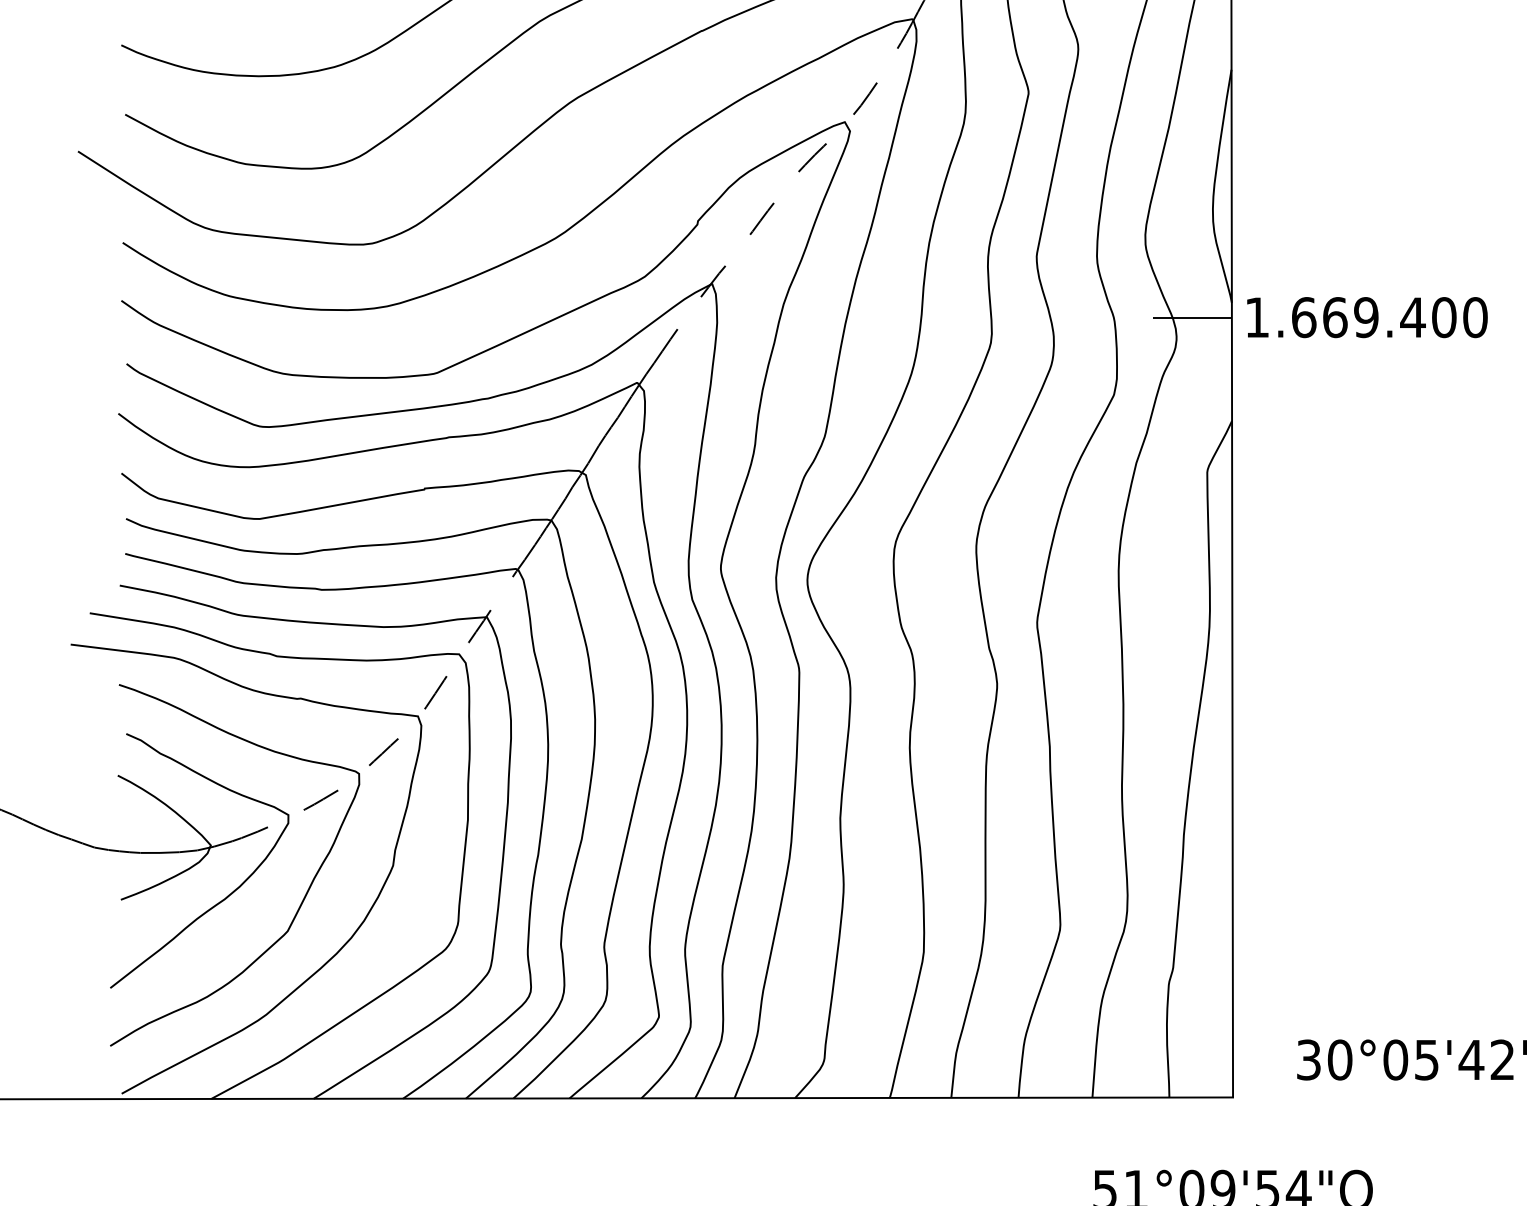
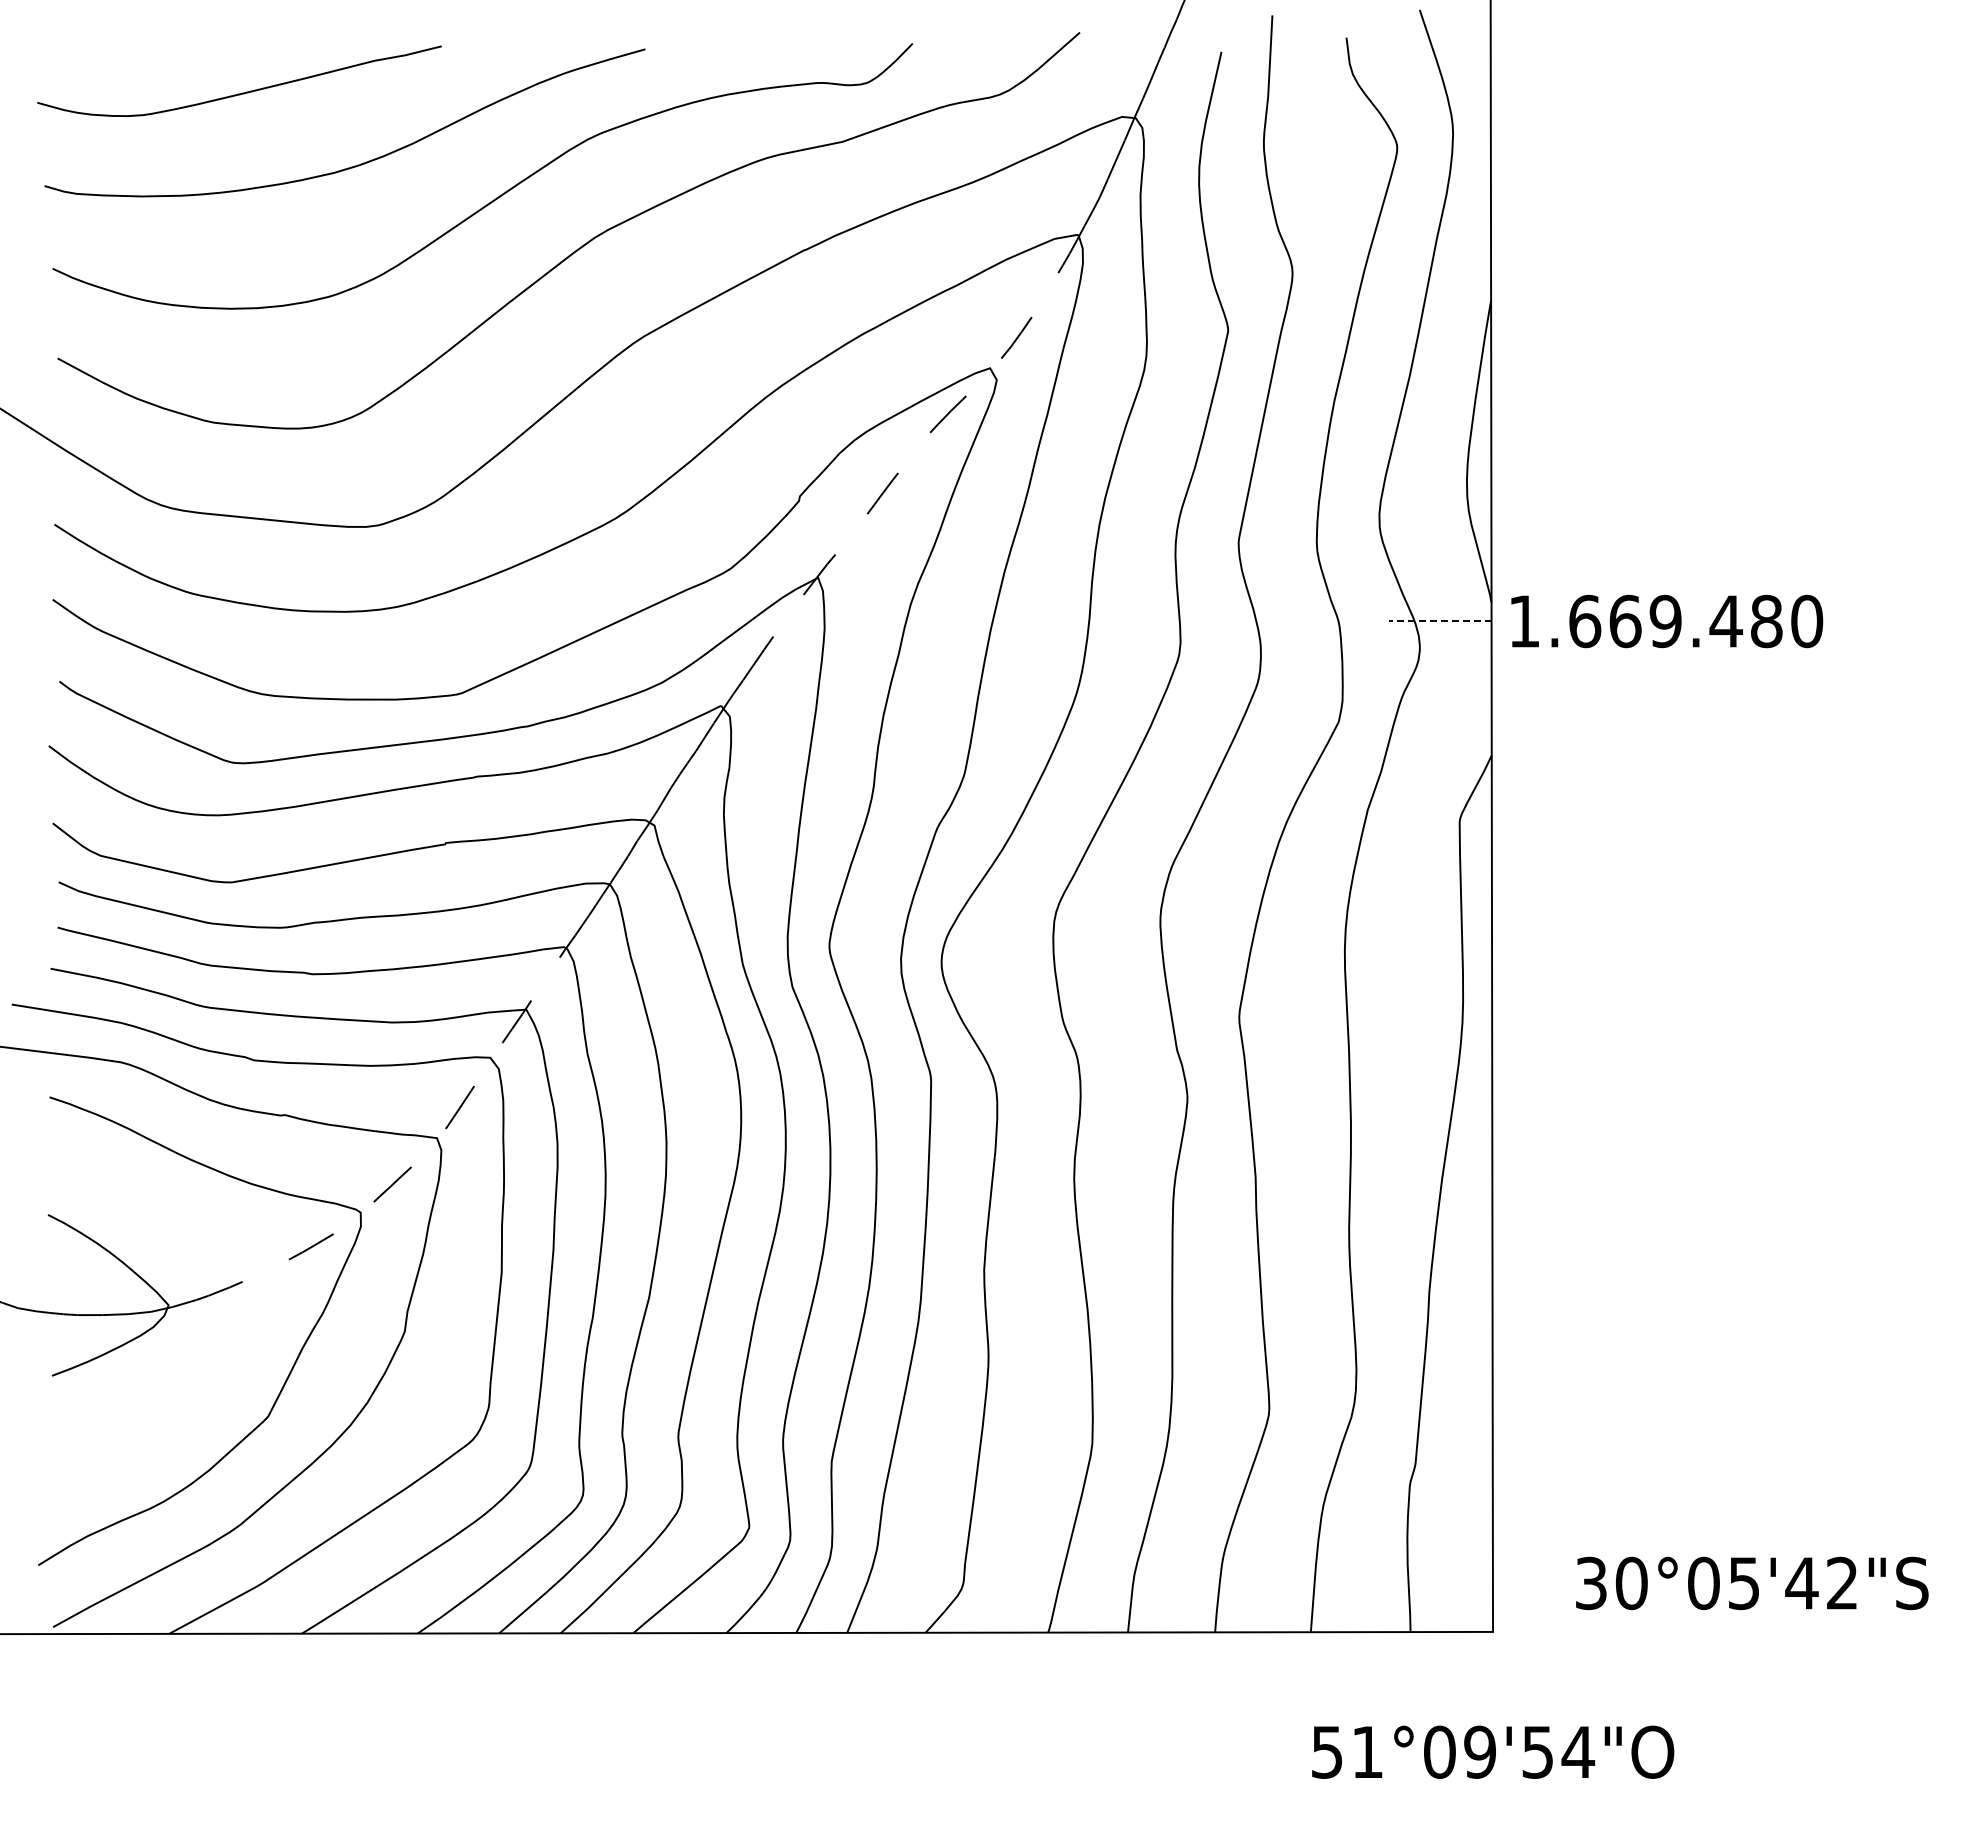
line: (1191, 317) -> (1439, 621), solid -> dashed
text: (1444, 317) -> (1766, 621), 1.669.400 -> 1.669.480
curve: (228, 894) -> (191, 1369), removed

